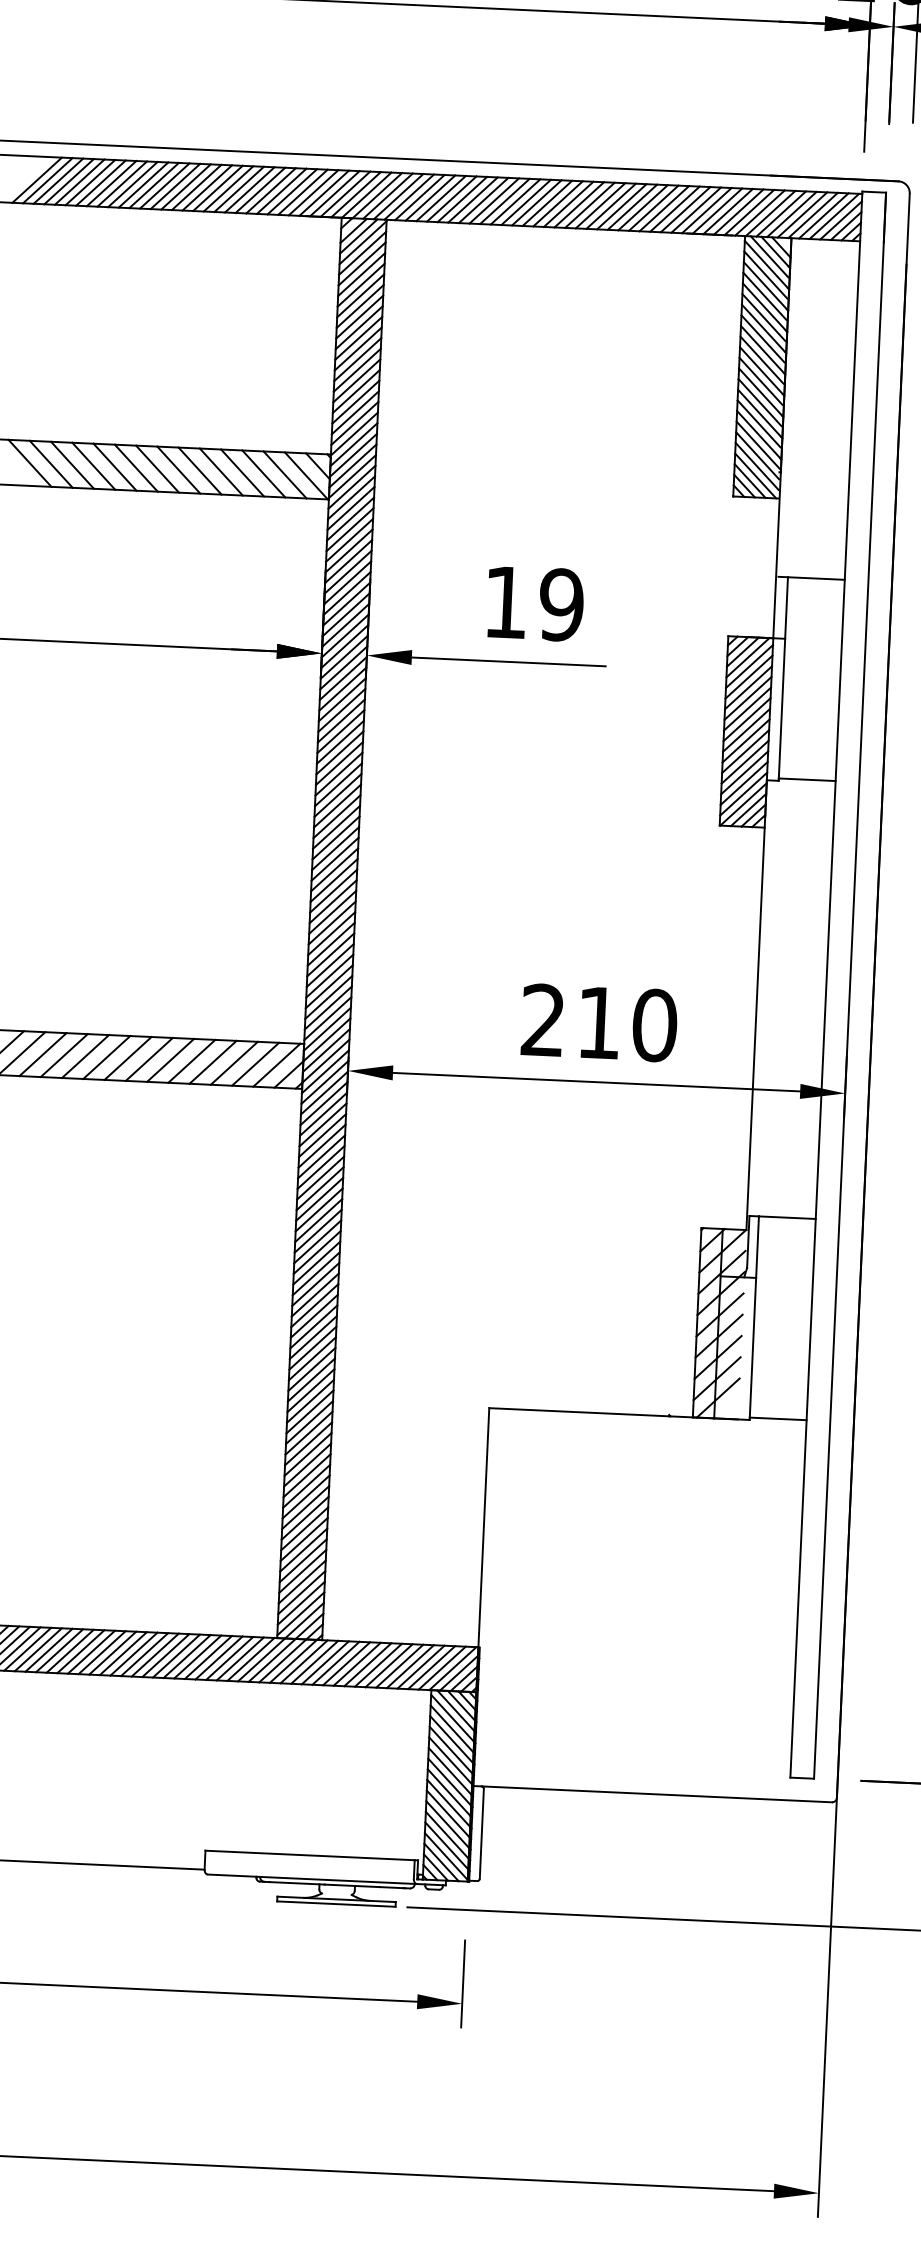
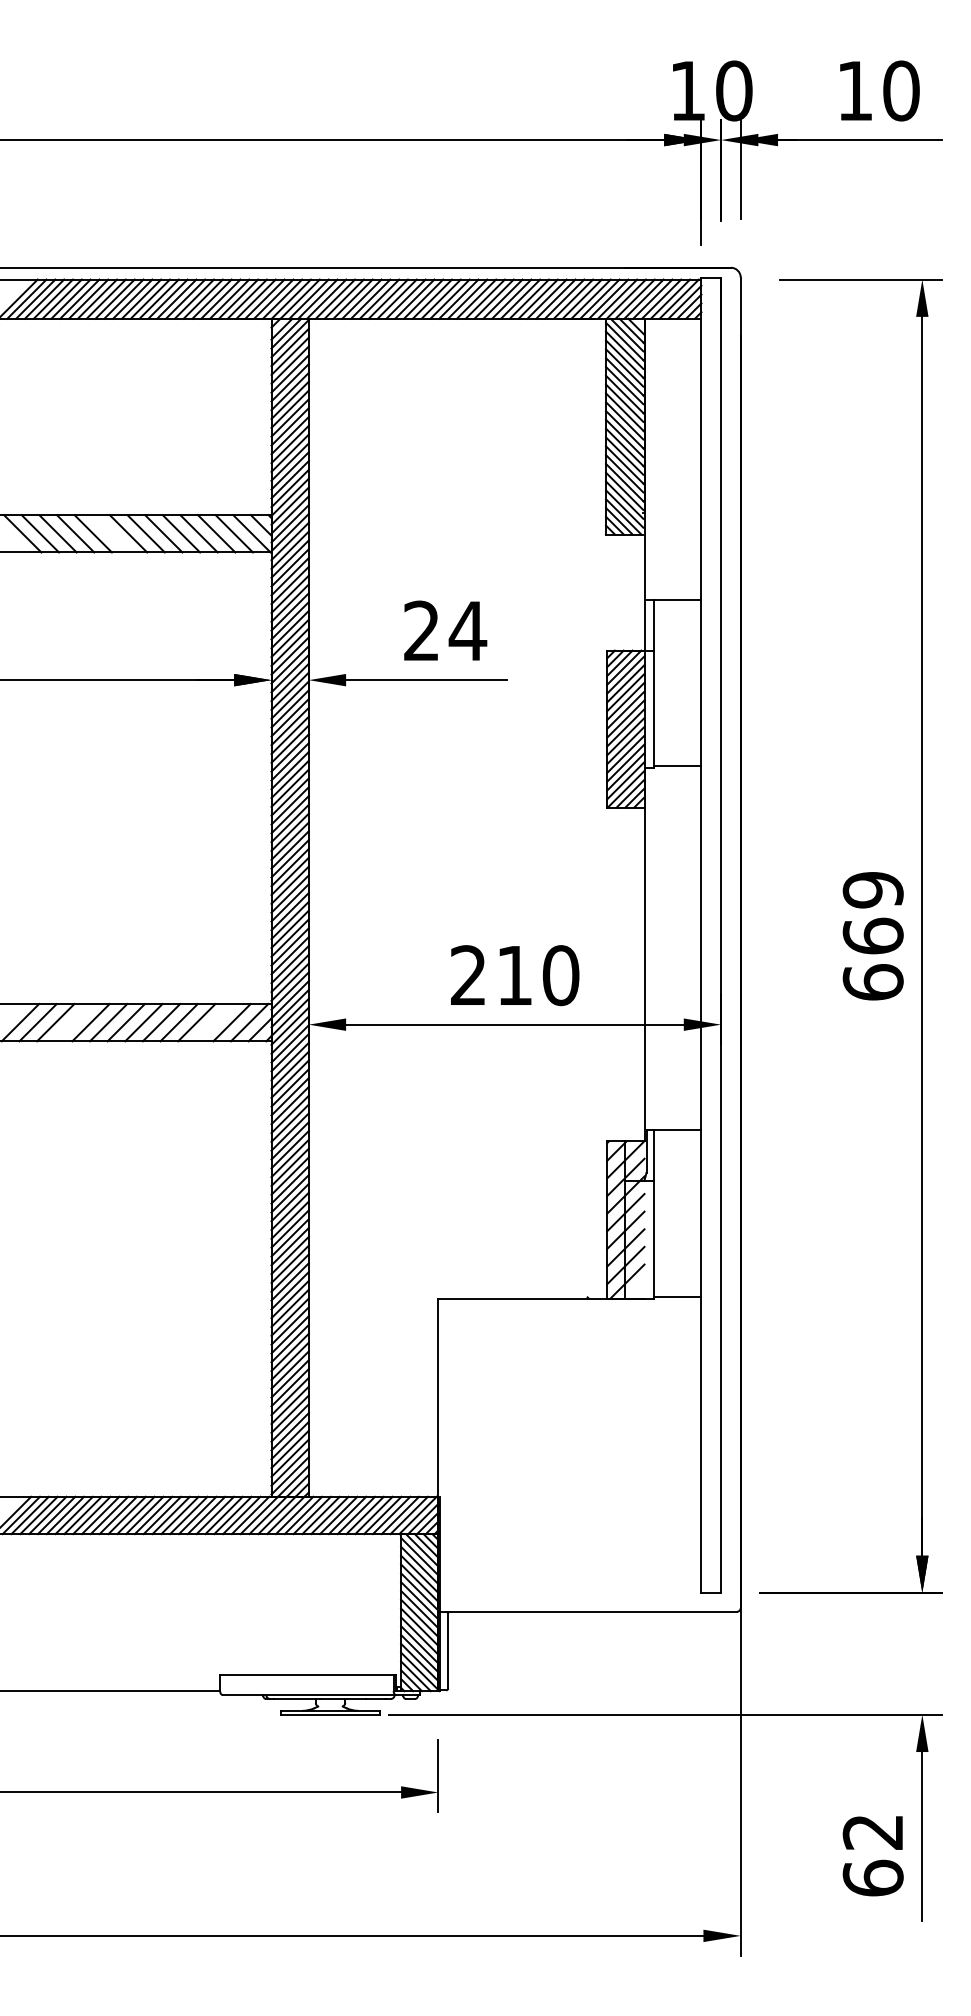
line: (135, 467) -> (110, 533), removed
text: (534, 603) -> (445, 630), 19 -> 24
line: (64, 1055) -> (73, 1022), removed
line: (234, 1063) -> (214, 1022), removed

